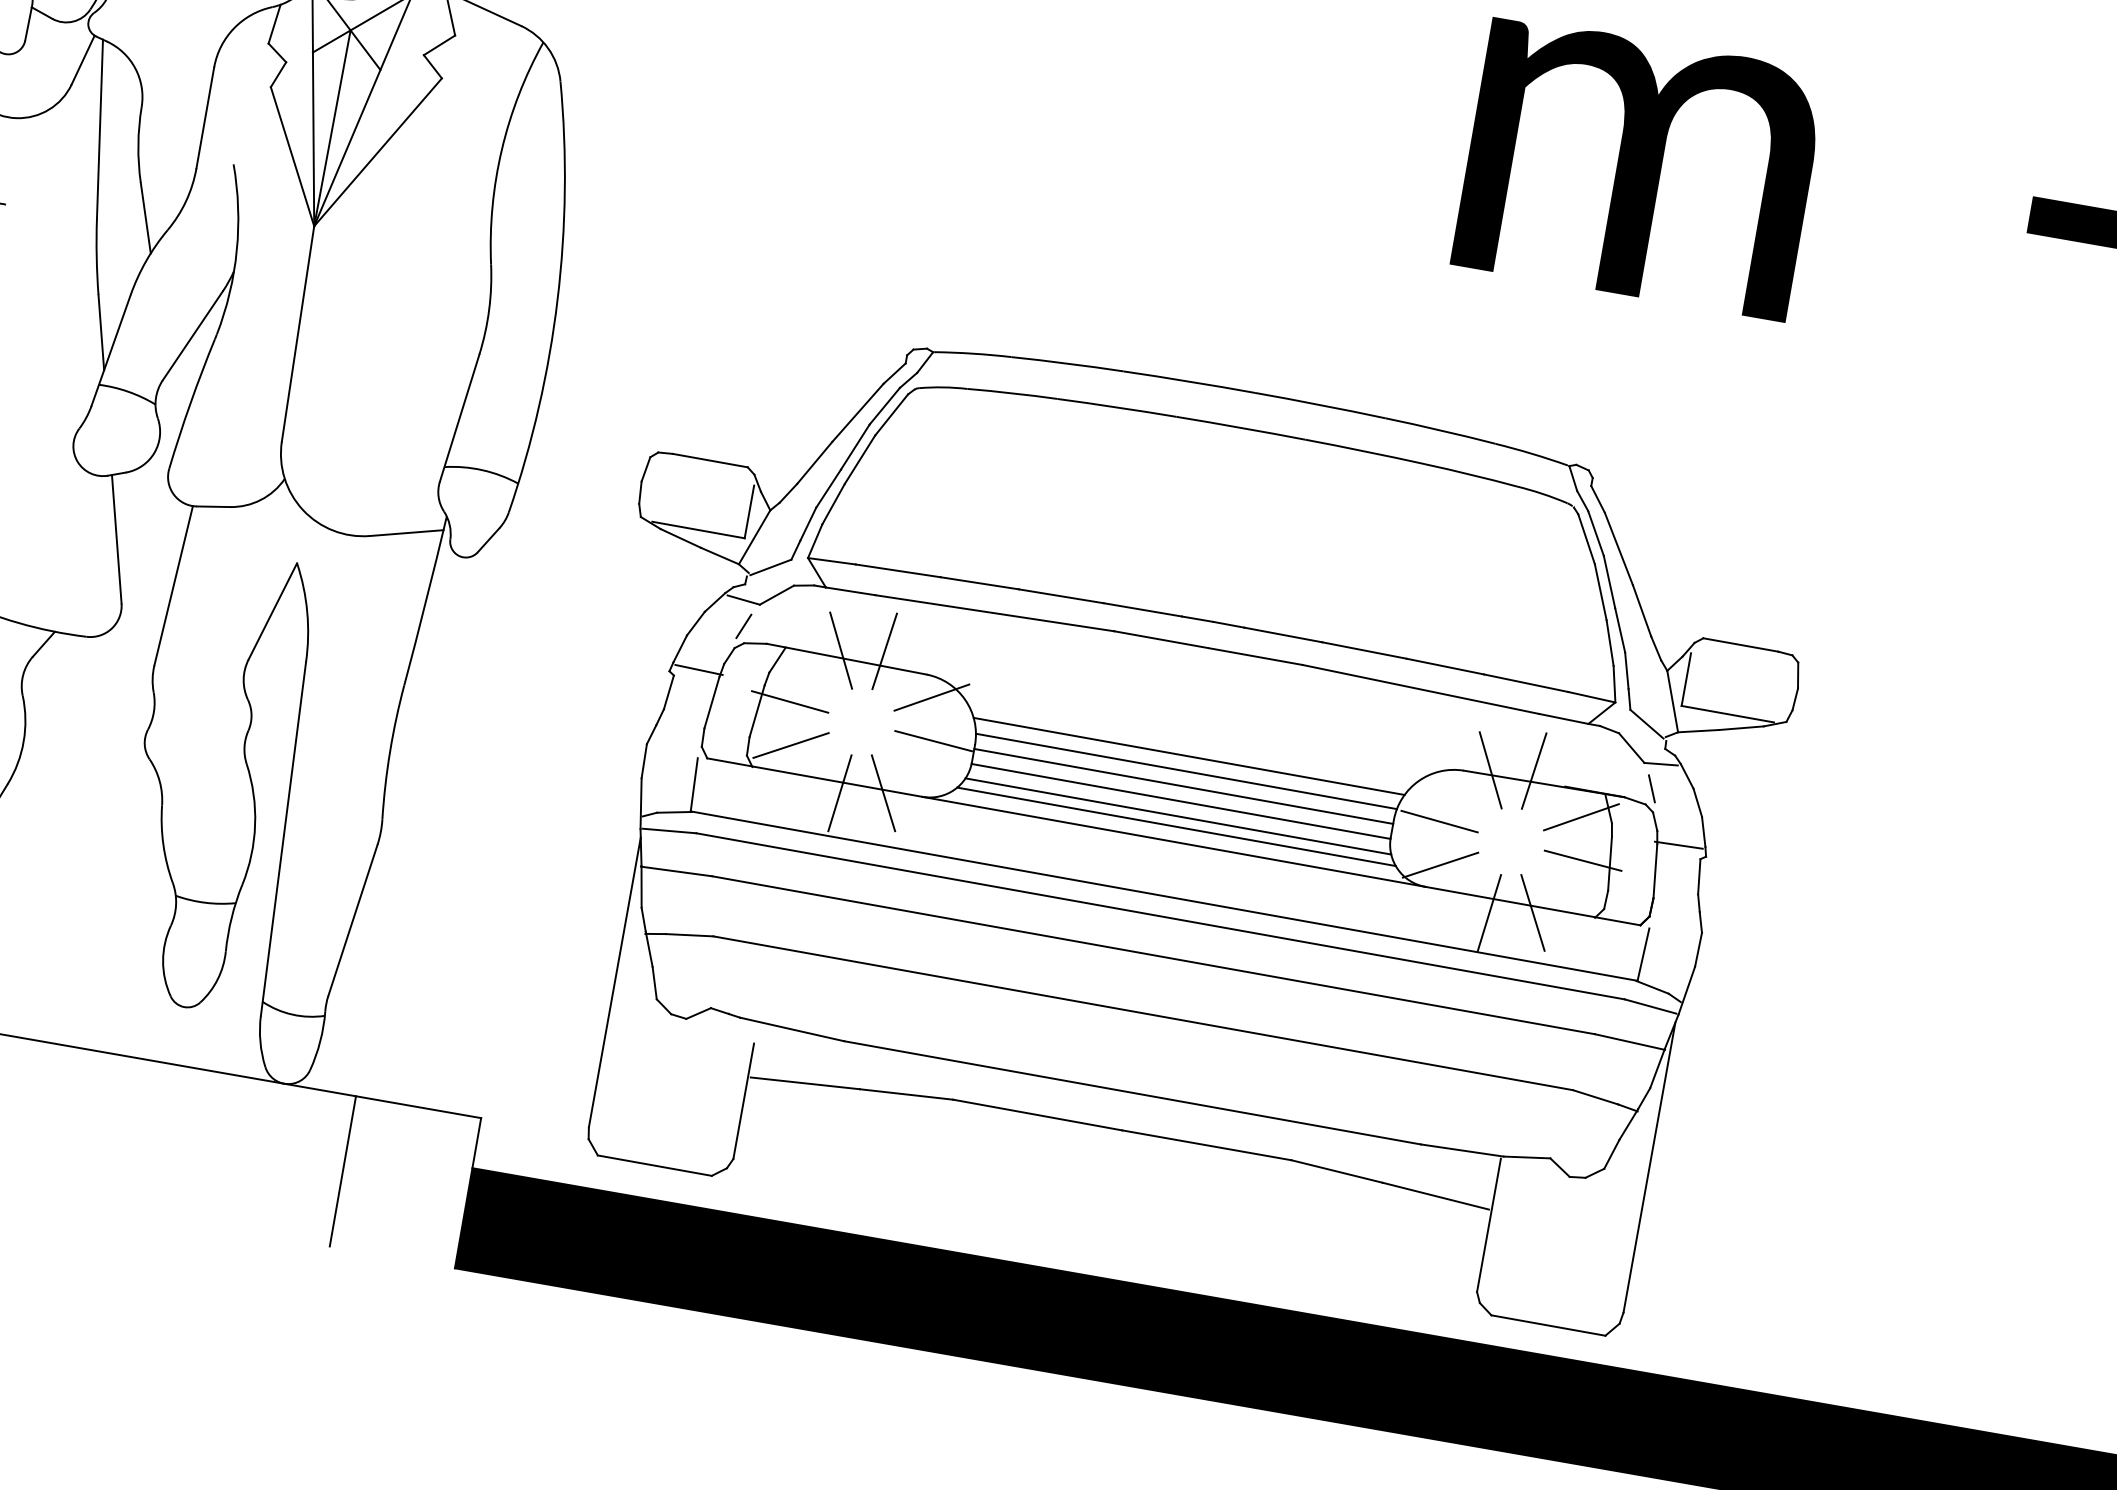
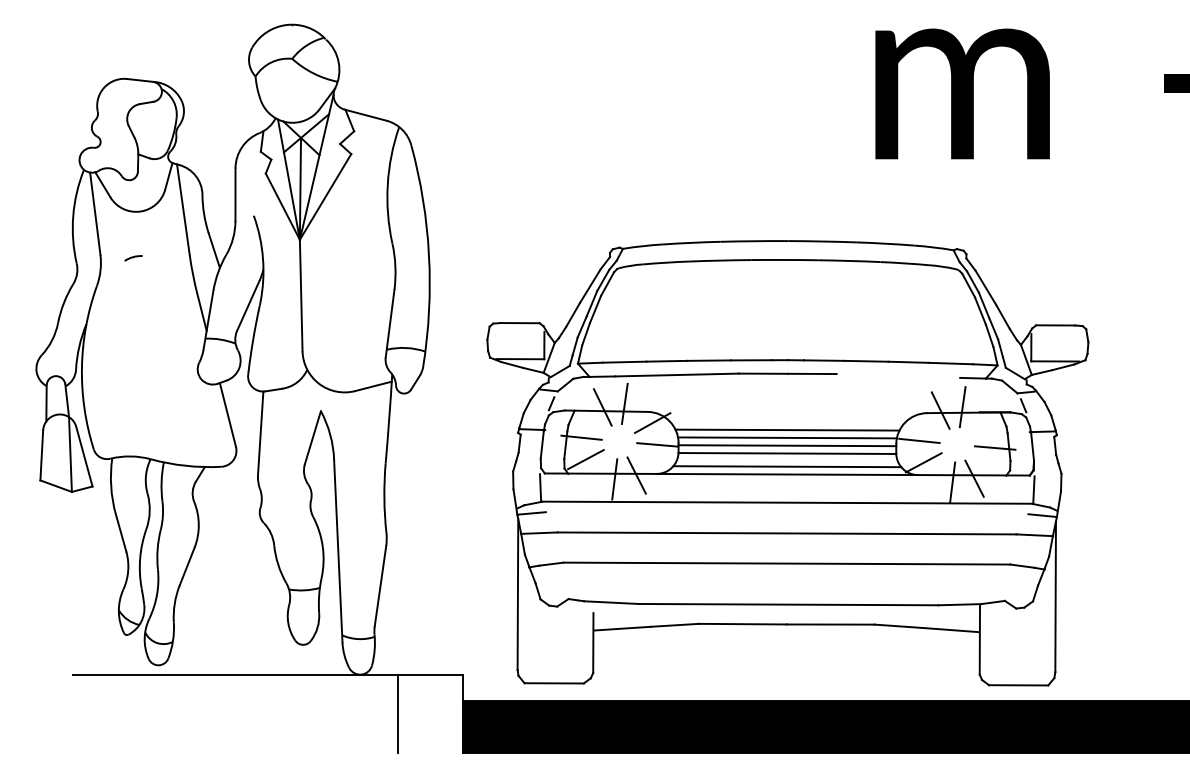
line: (1421, 688) -> (898, 375), removed
line: (1178, 814) -> (787, 460), removed
line: (1581, 817) -> (990, 426), removed
line: (1159, 916) -> (786, 513), removed

